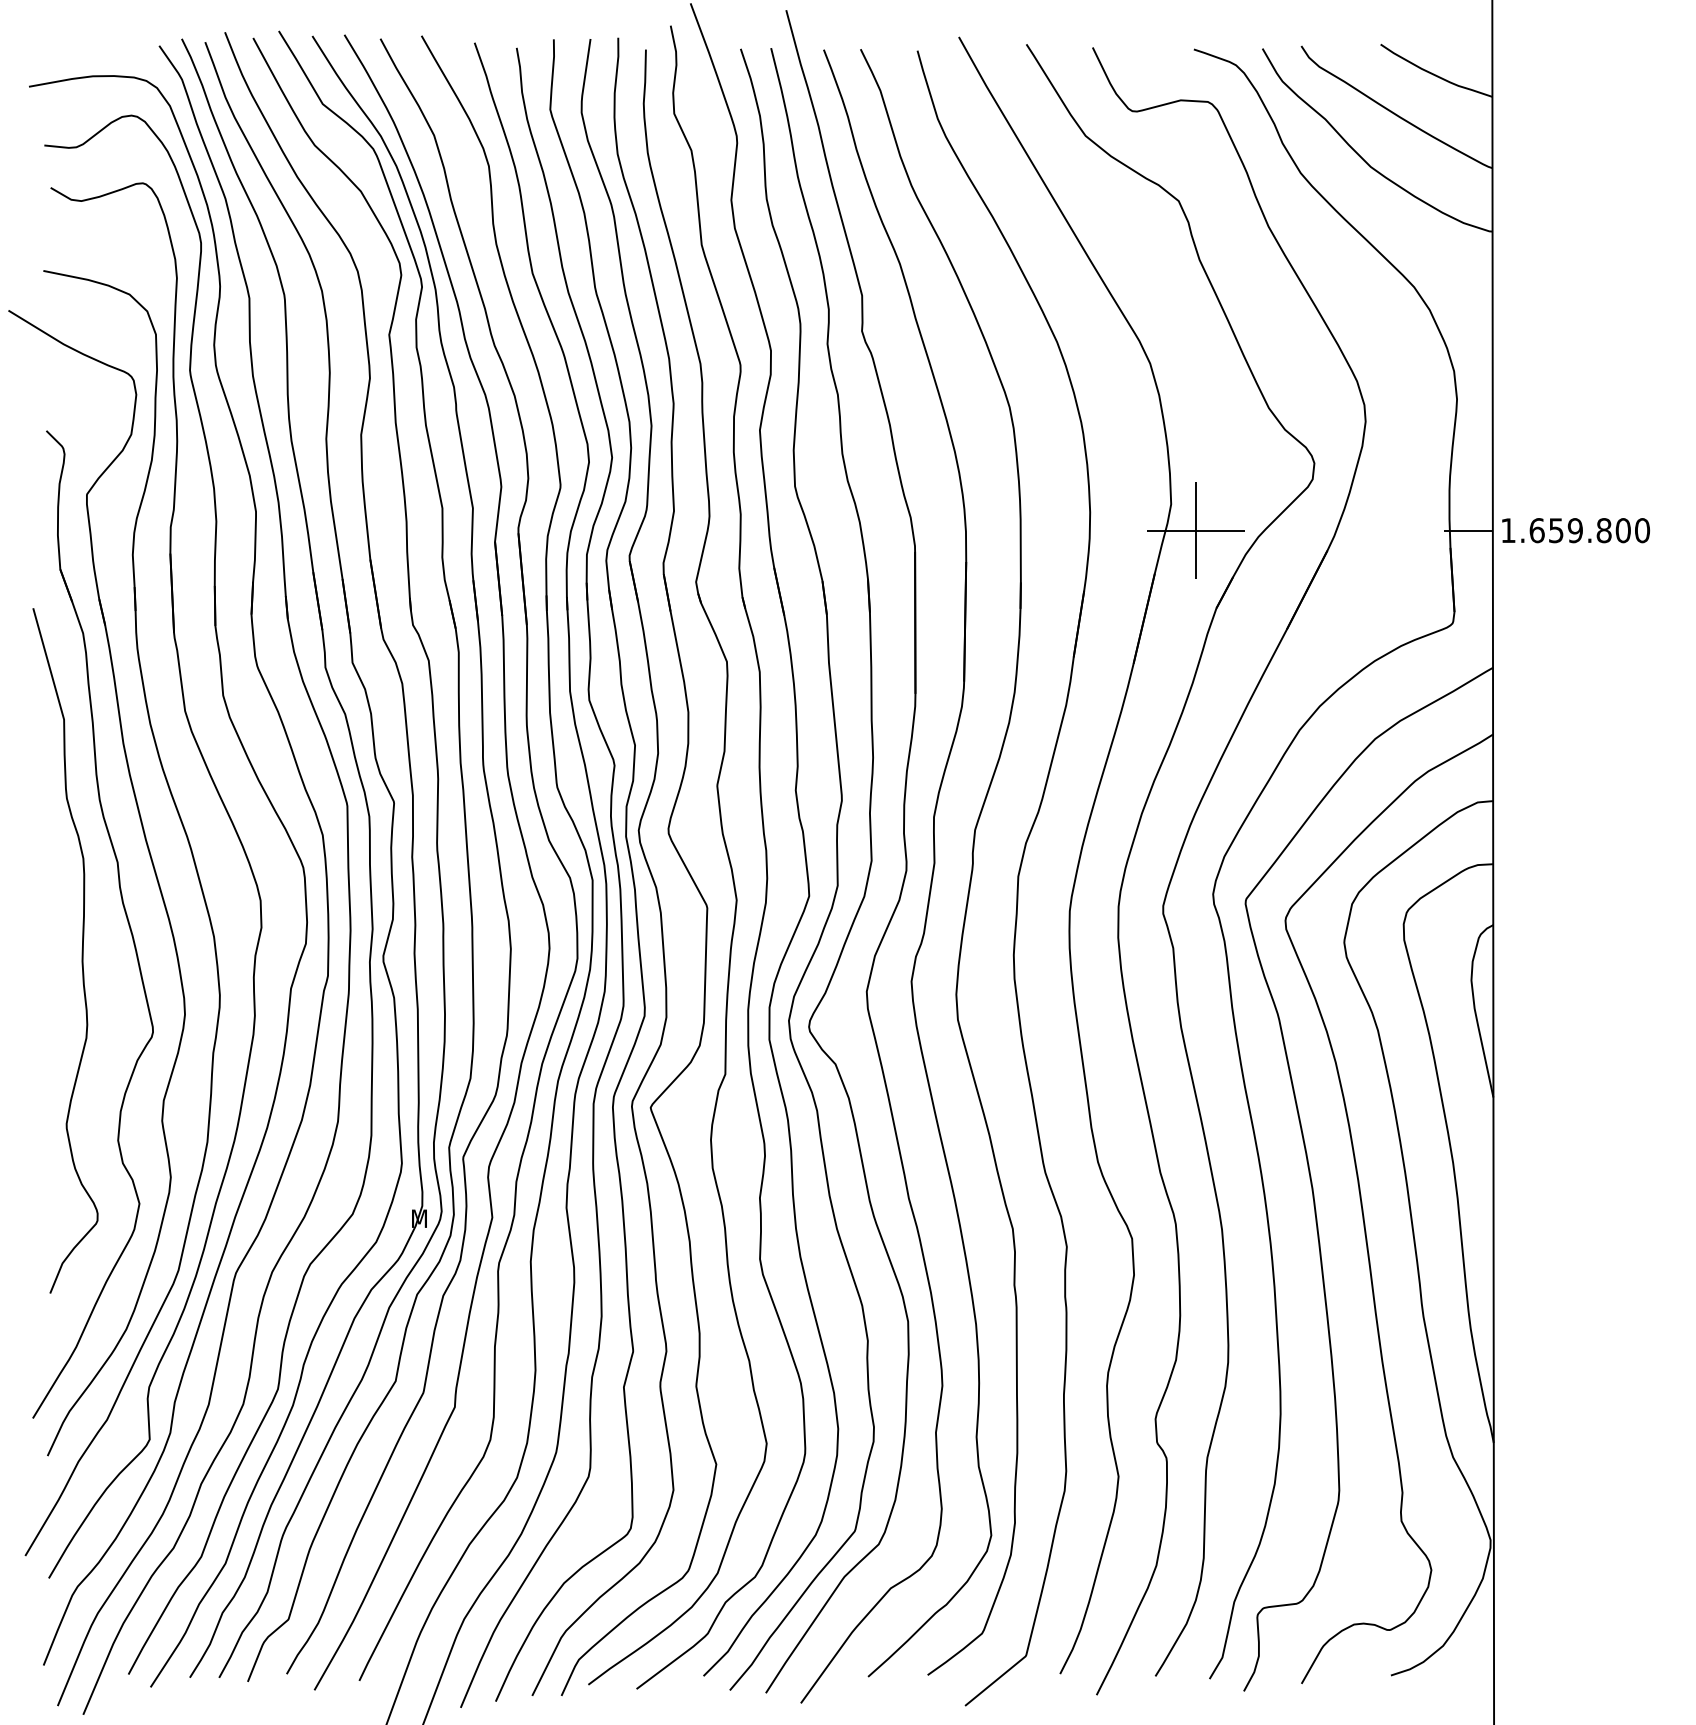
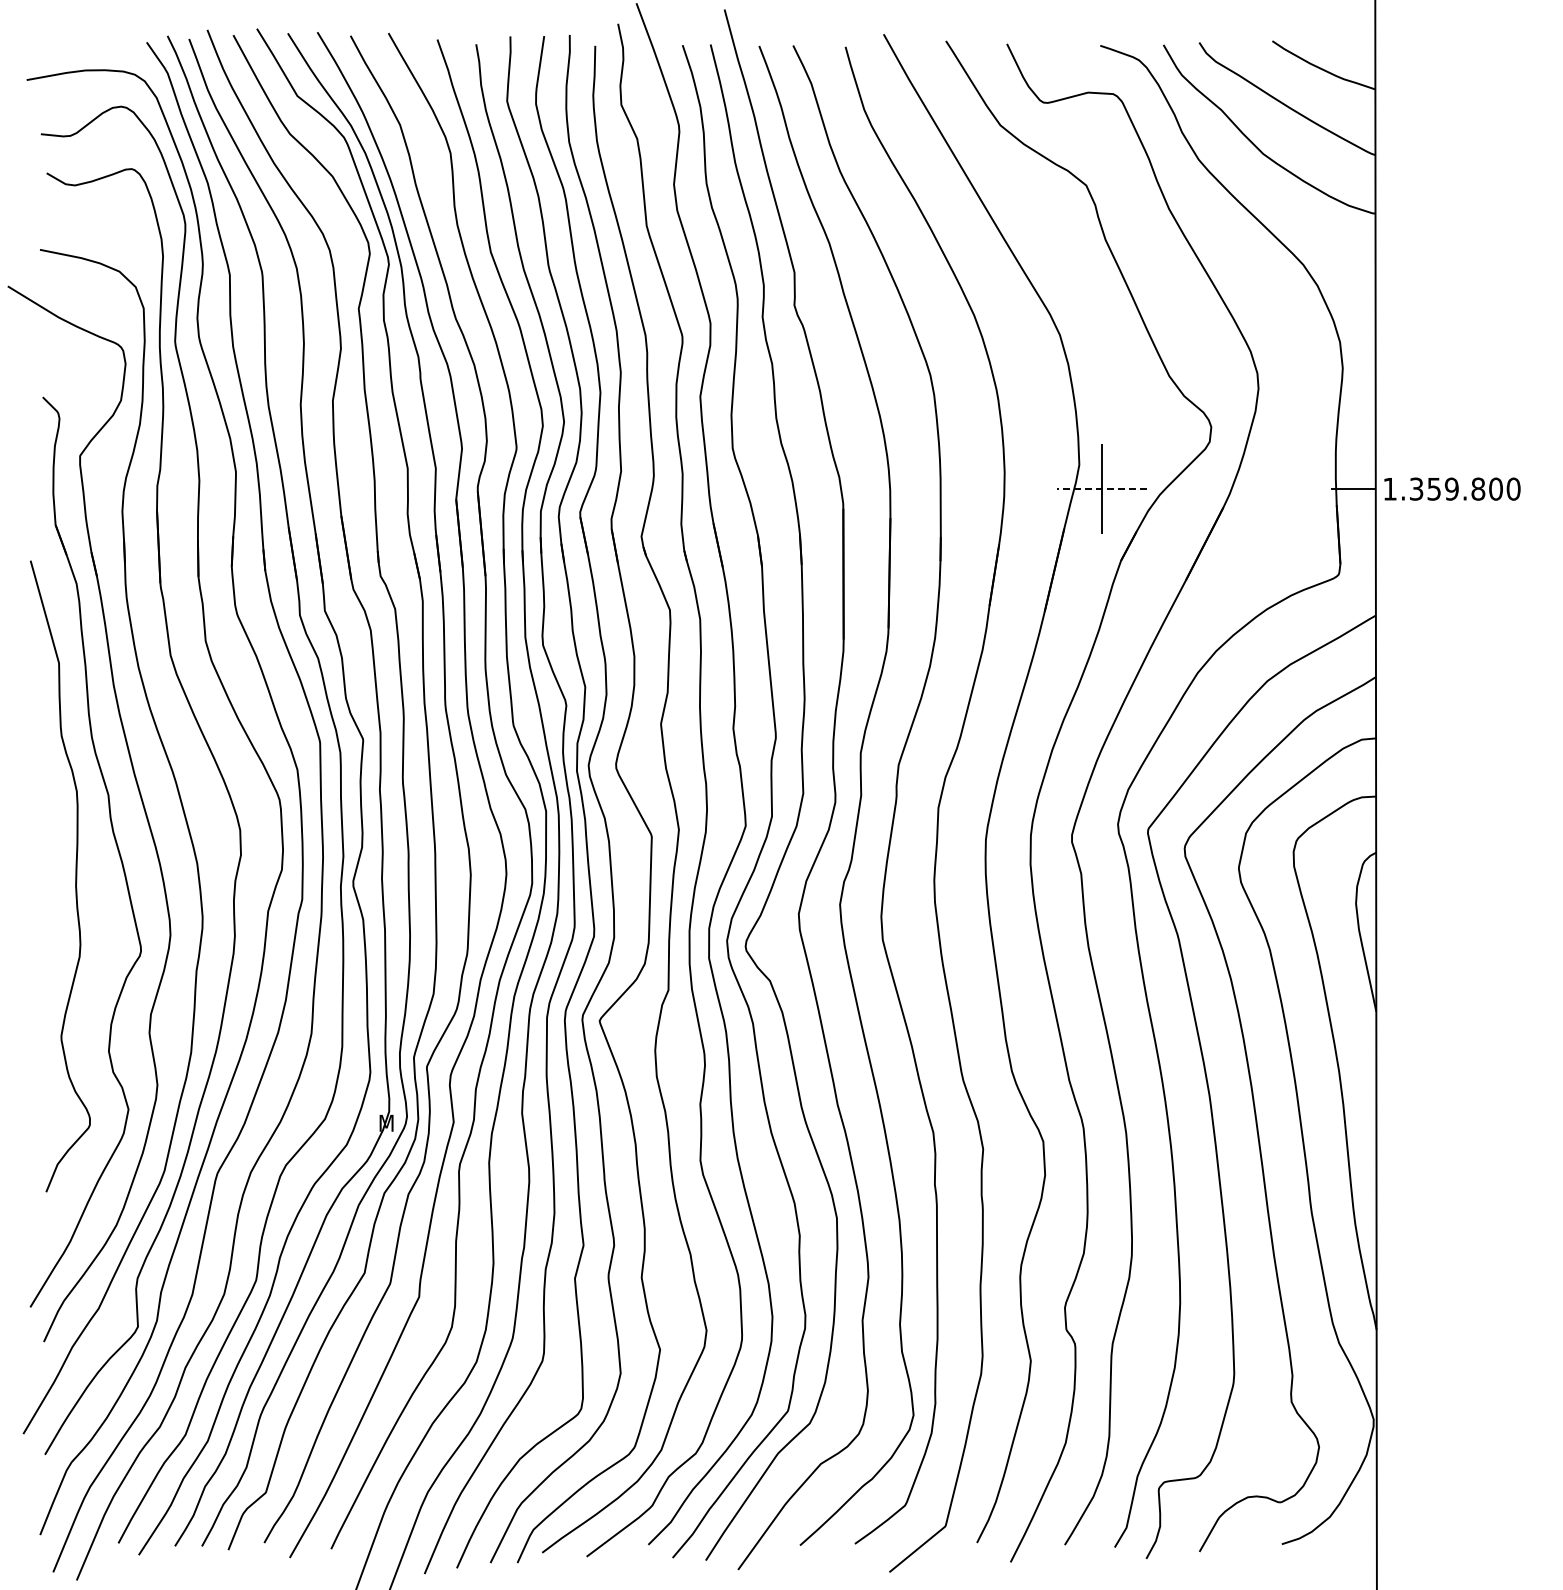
text: (1537, 529) -> (1416, 488), 1.659.800 -> 1.359.800
line: (1195, 531) -> (1101, 489), solid -> dashed

